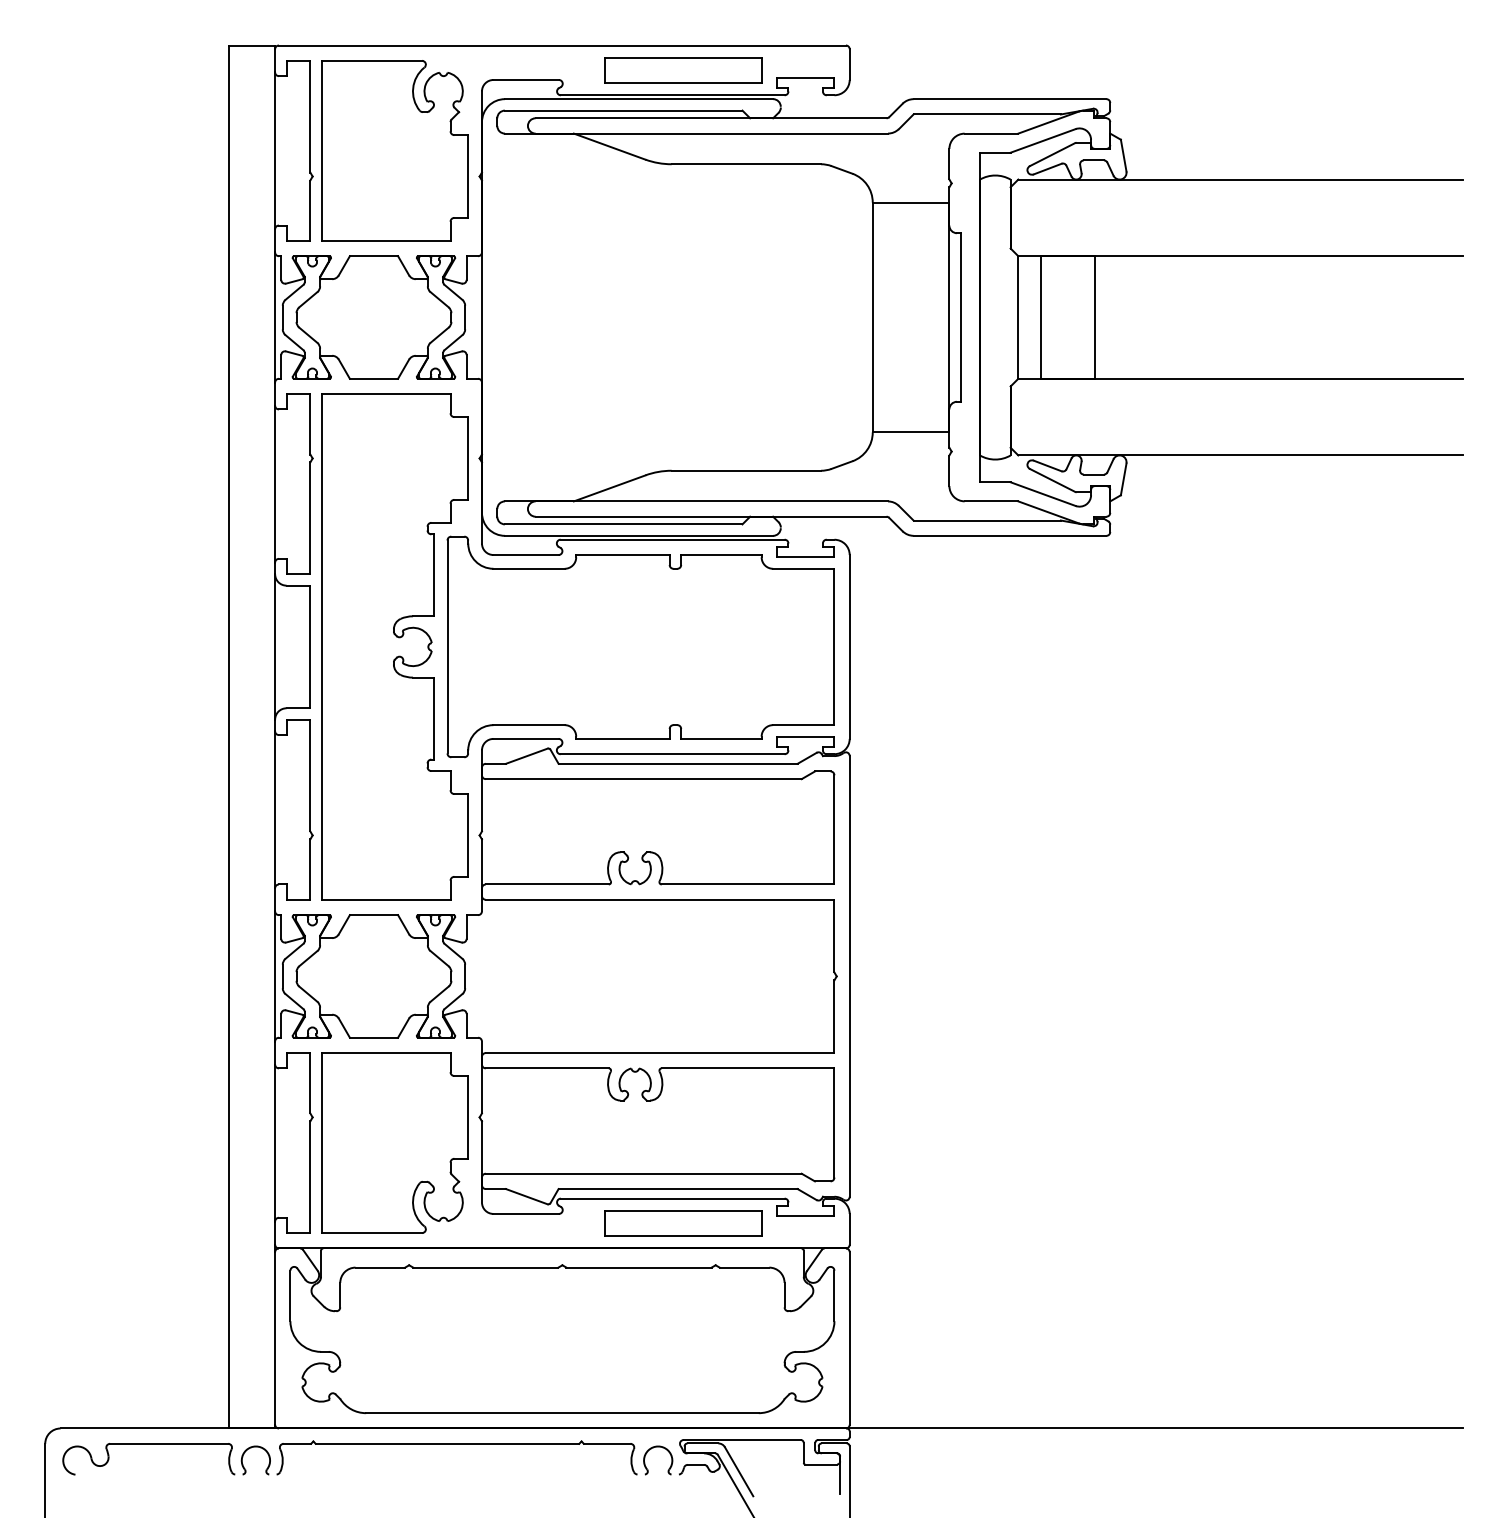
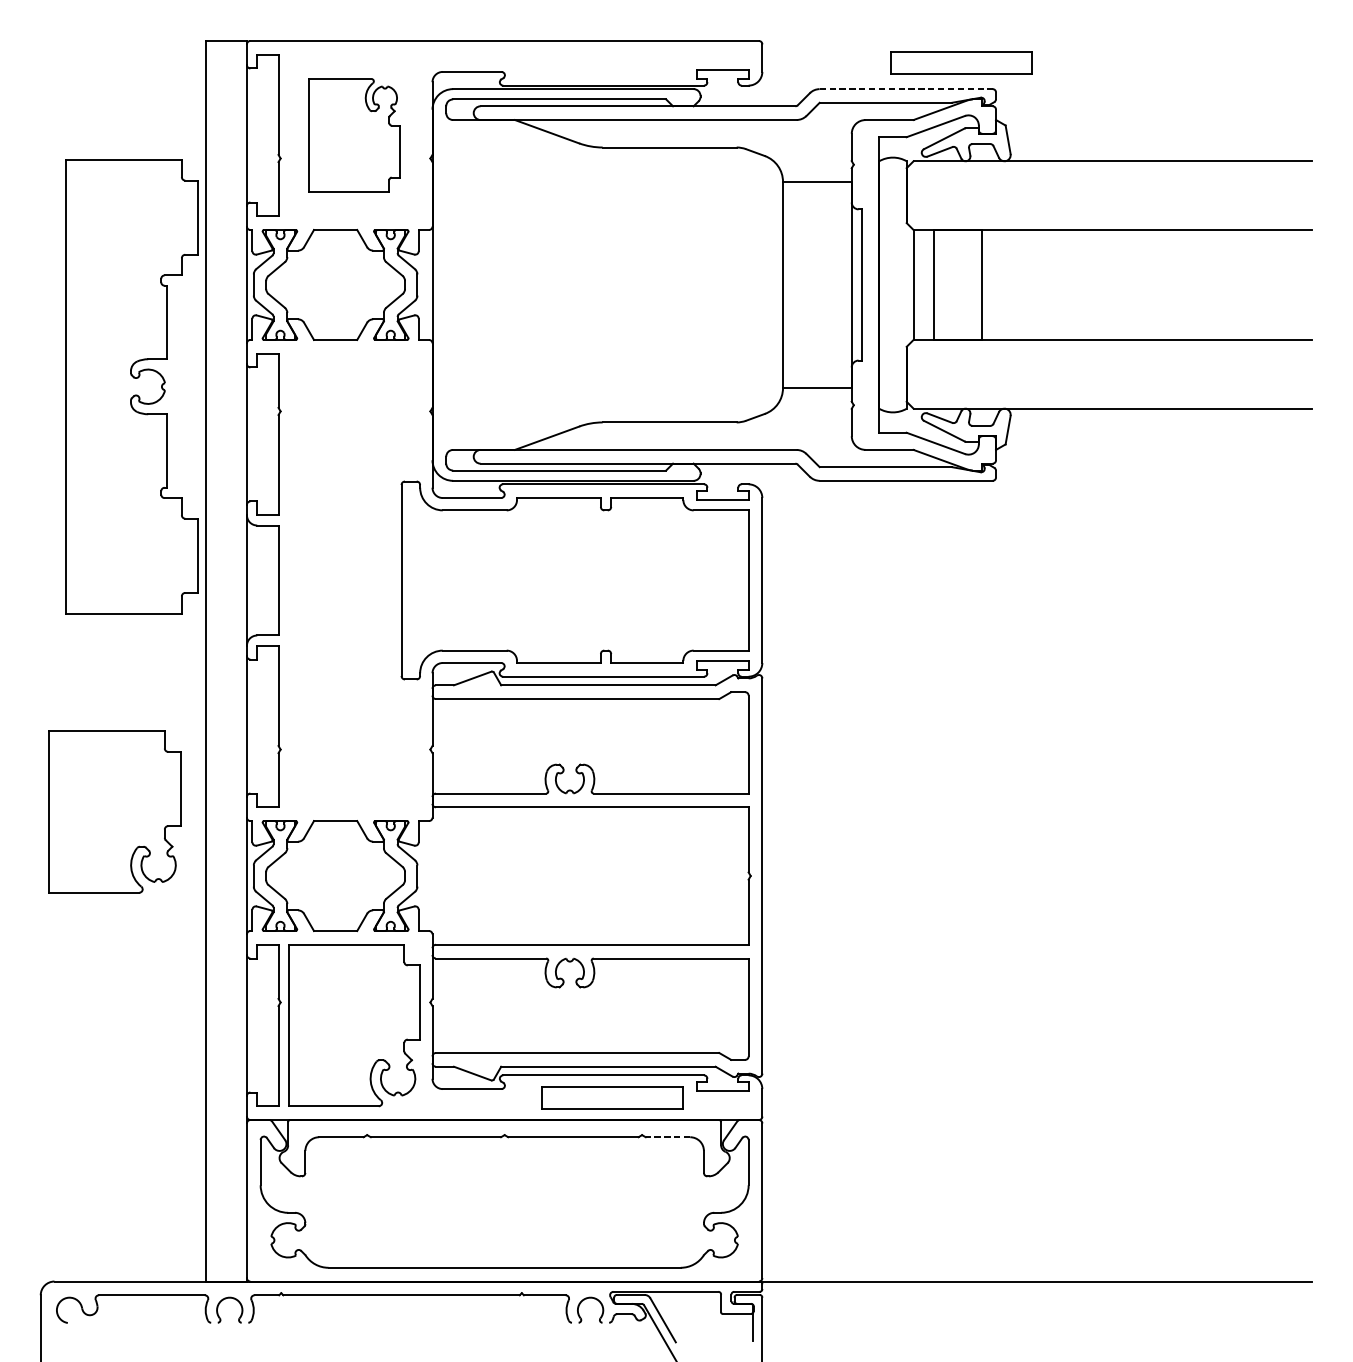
part: (683, 70) -> (962, 63), moved
line: (1010, 99) -> (906, 89), solid -> dashed
part: (394, 150) -> (354, 135), size x0.7
part: (394, 646) -> (131, 386), moved
part: (127, 904) -> (114, 811), added
line: (744, 1267) -> (667, 1137), solid -> dashed

